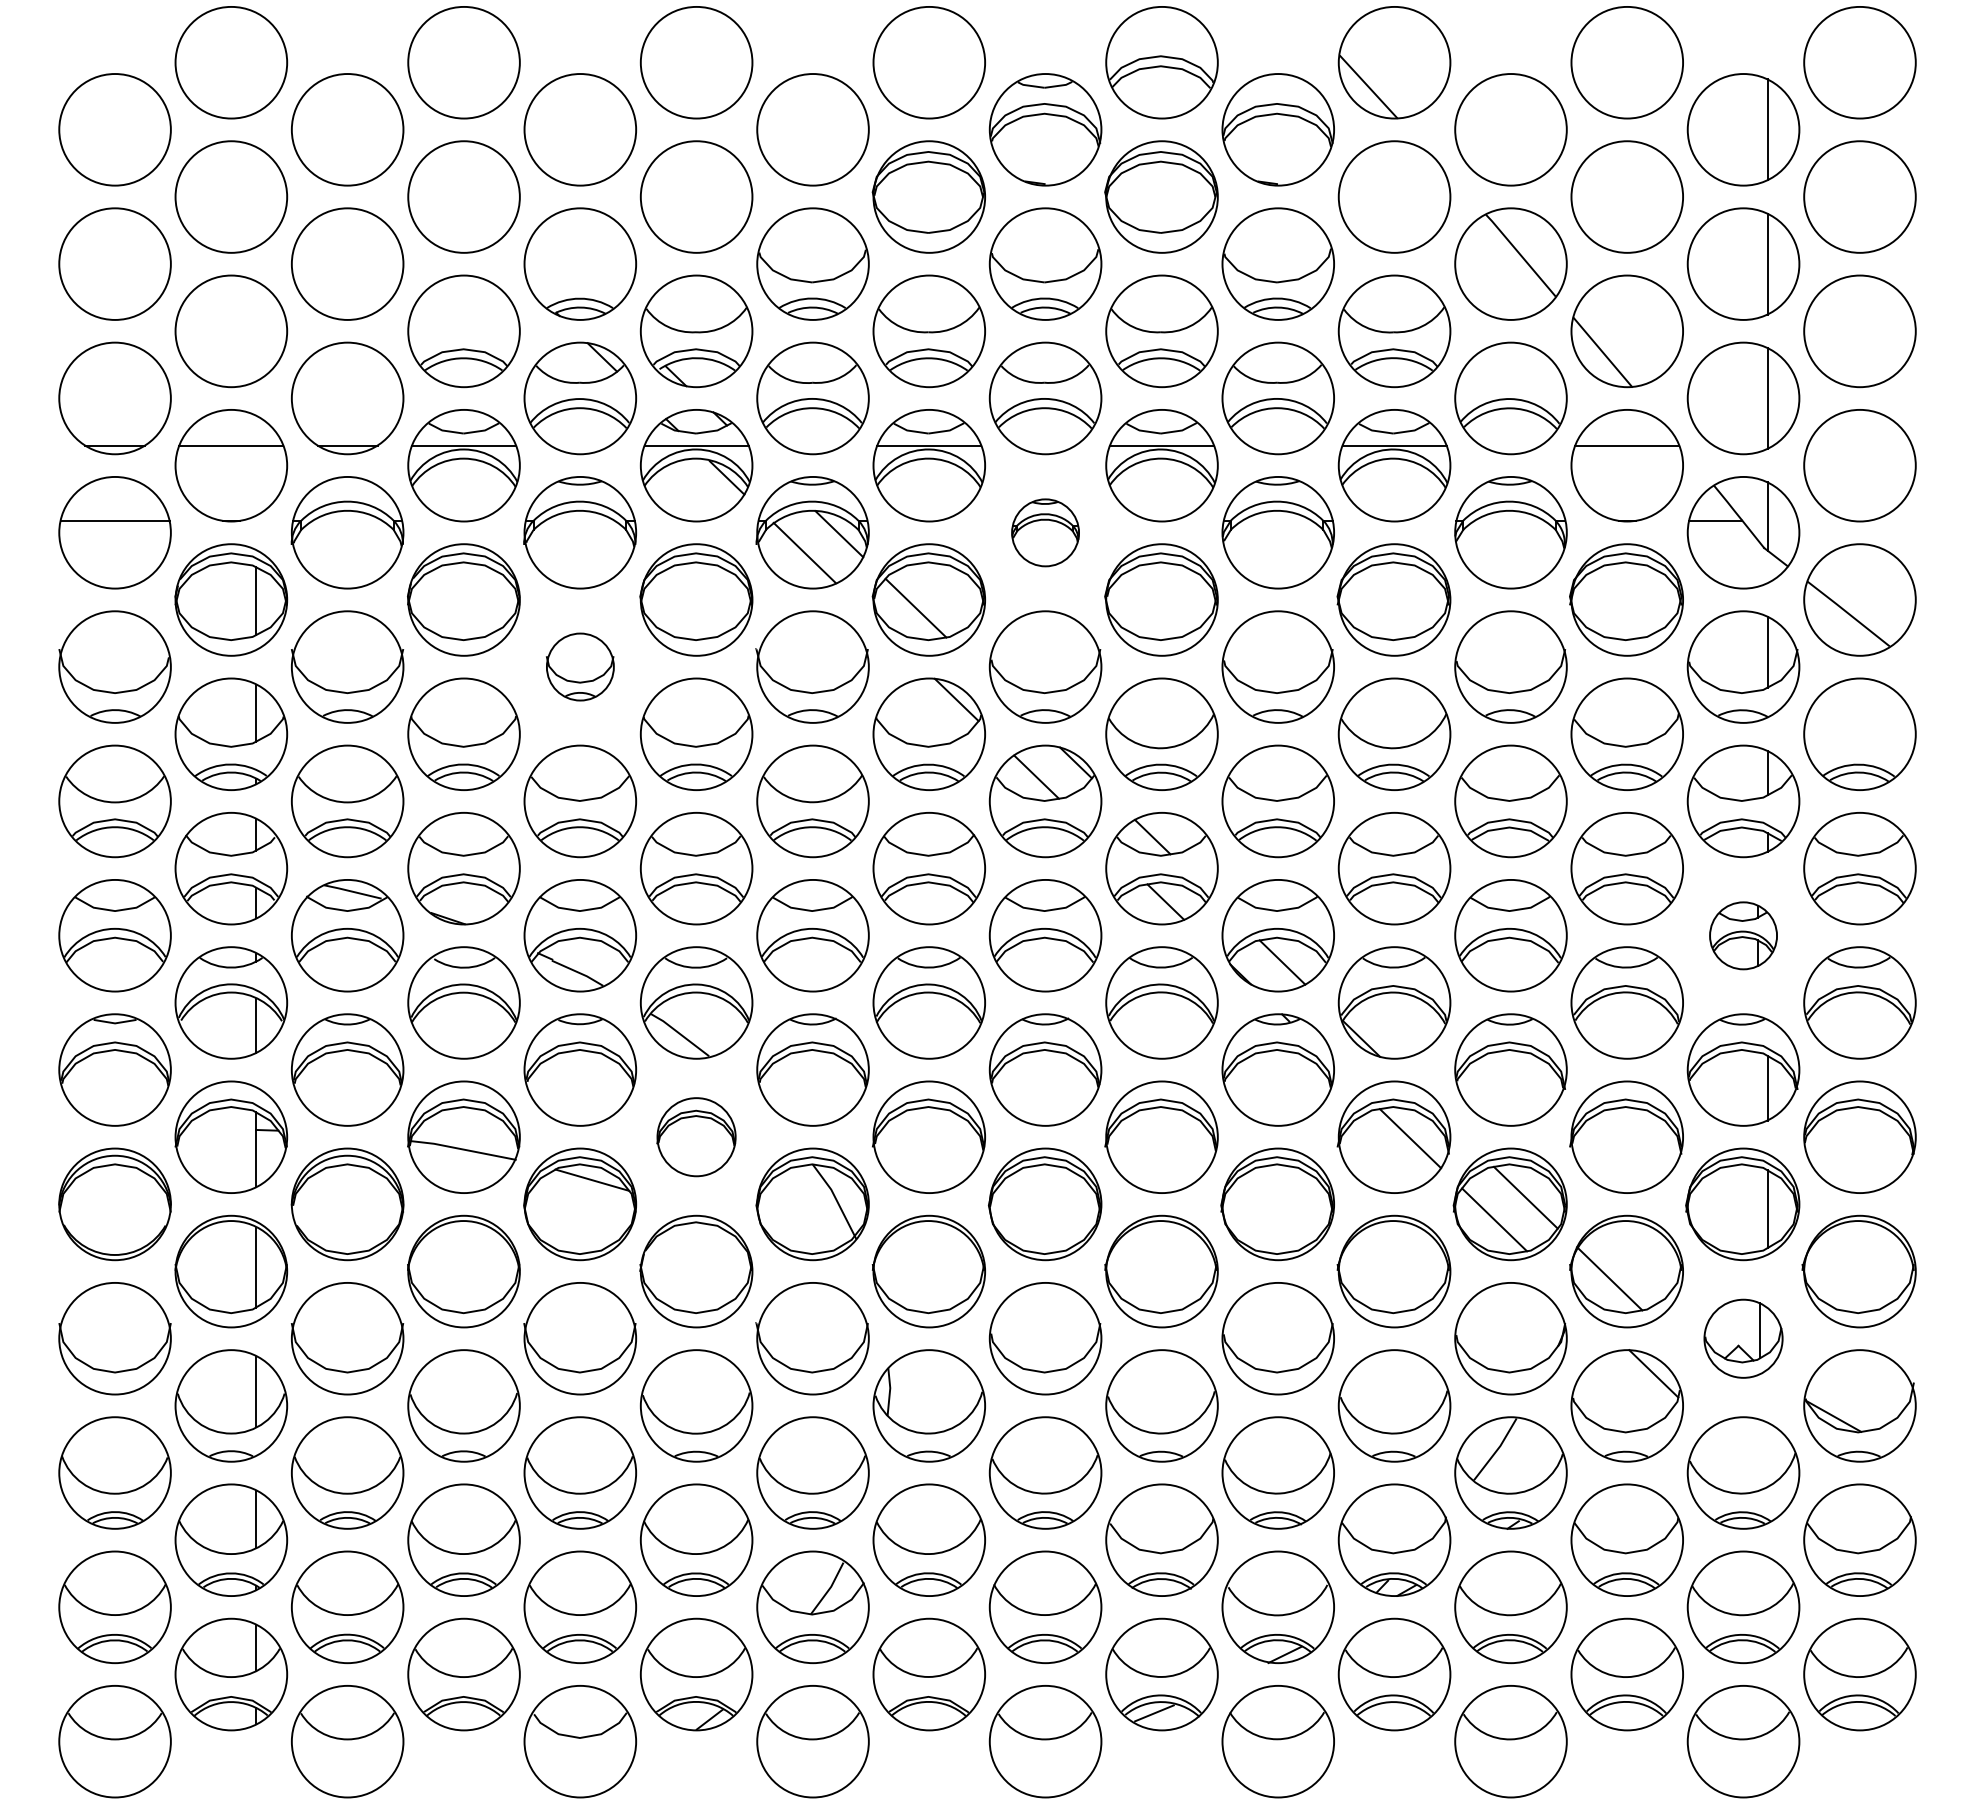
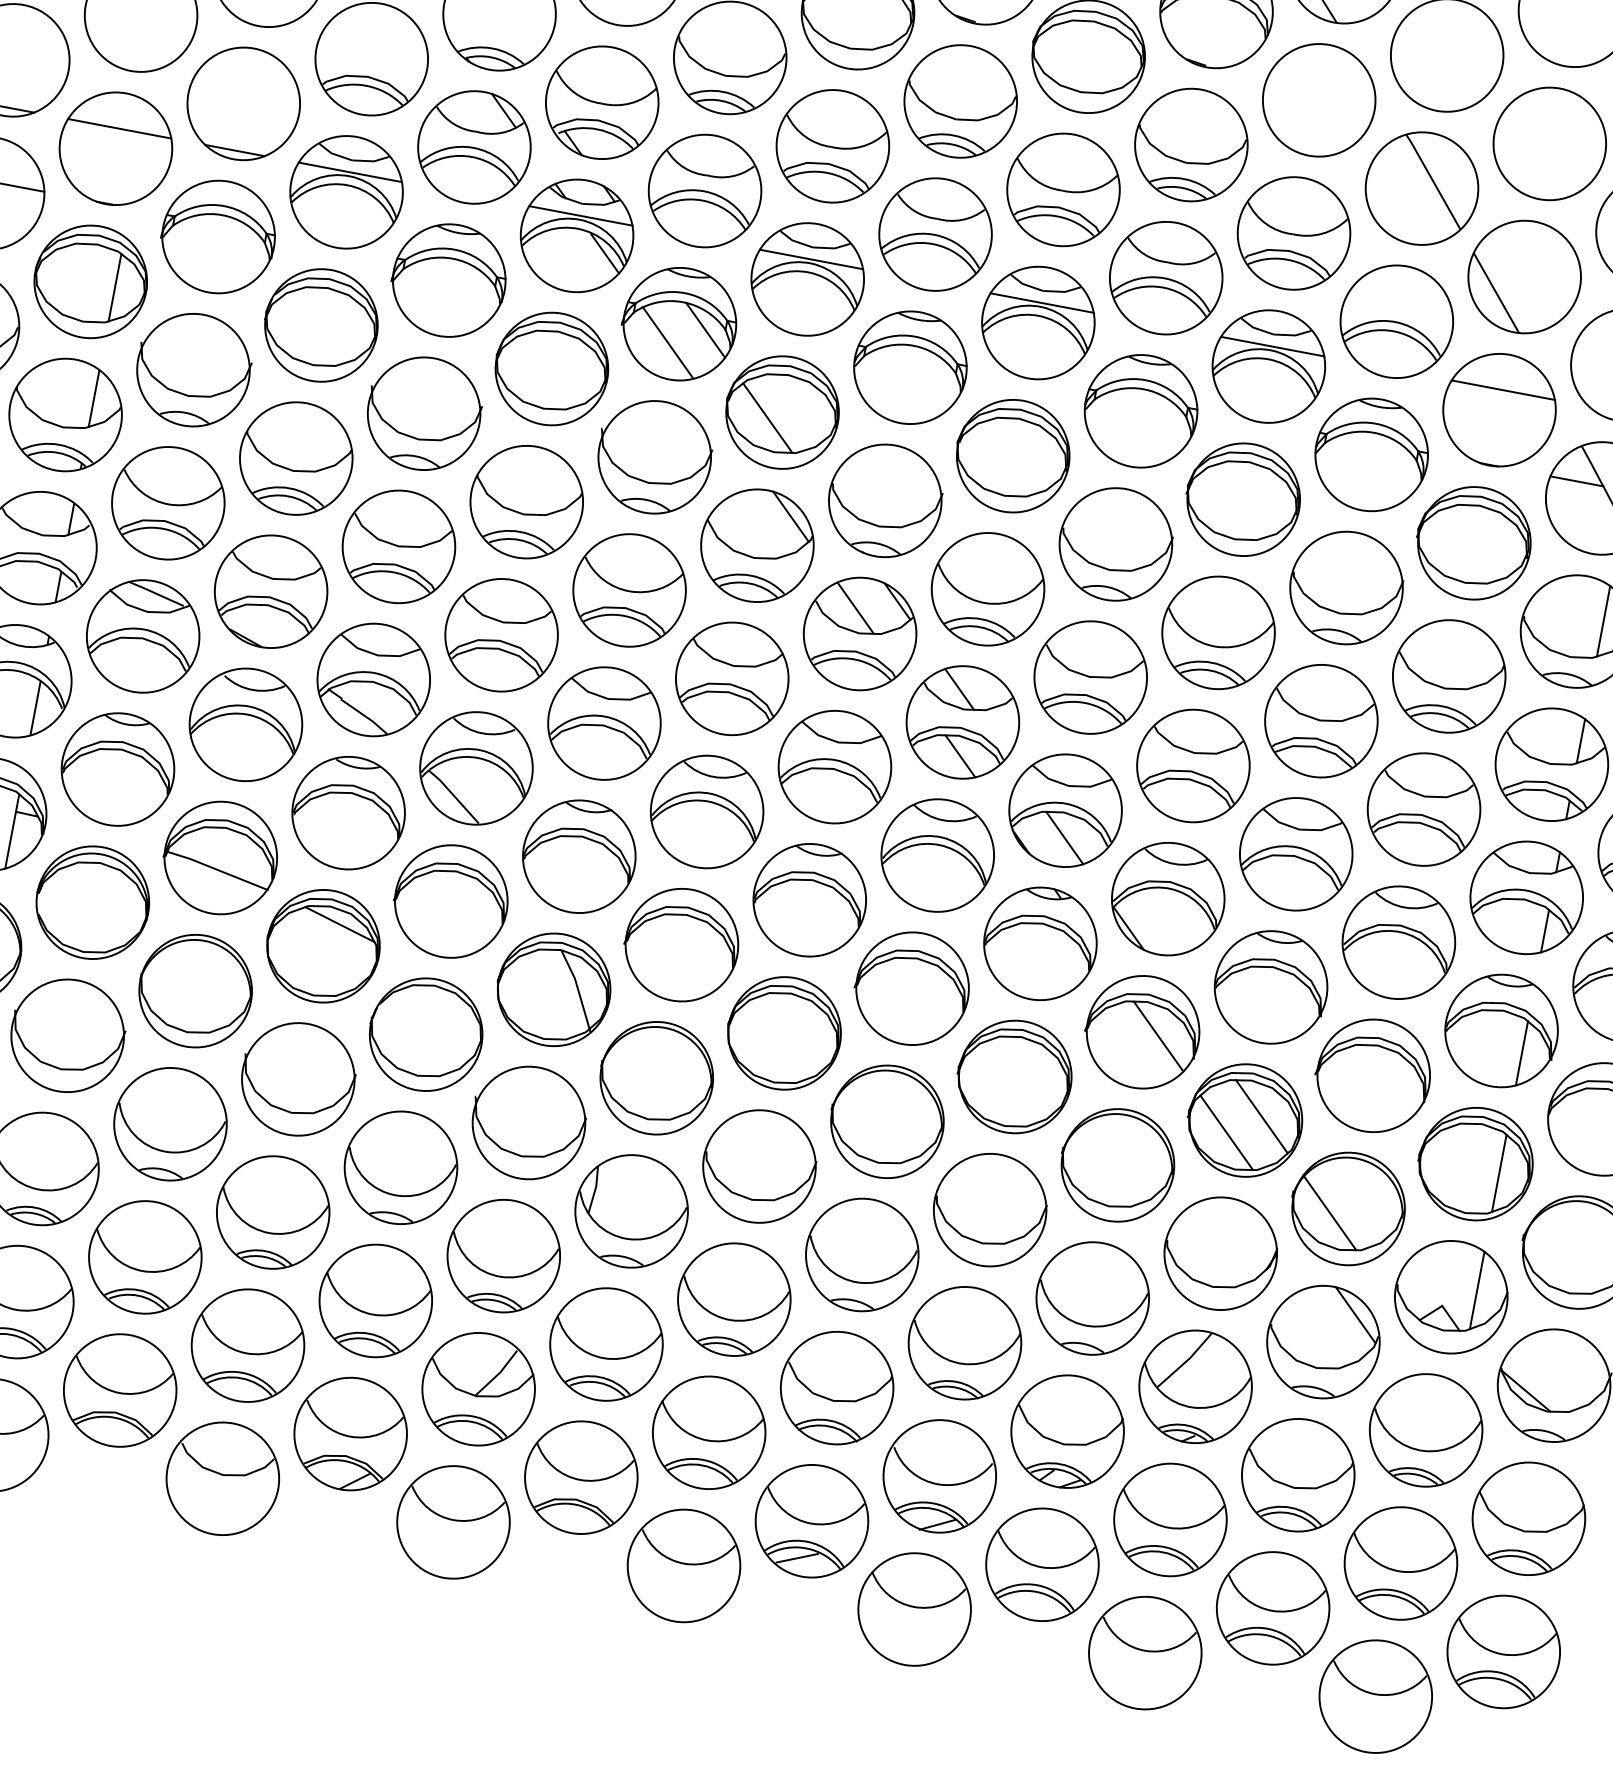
part: (1045, 532) -> (910, 367), size x1.67
part: (580, 666) -> (424, 413), size x1.67
part: (1743, 935) -> (1526, 897), size x1.67
part: (696, 1136) -> (451, 900), size x1.43
part: (1743, 1338) -> (1451, 1297), size x1.43

